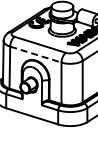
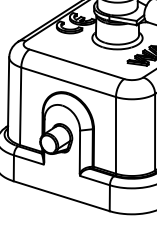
line: (35, 54) -> (67, 82), dashed -> solid

